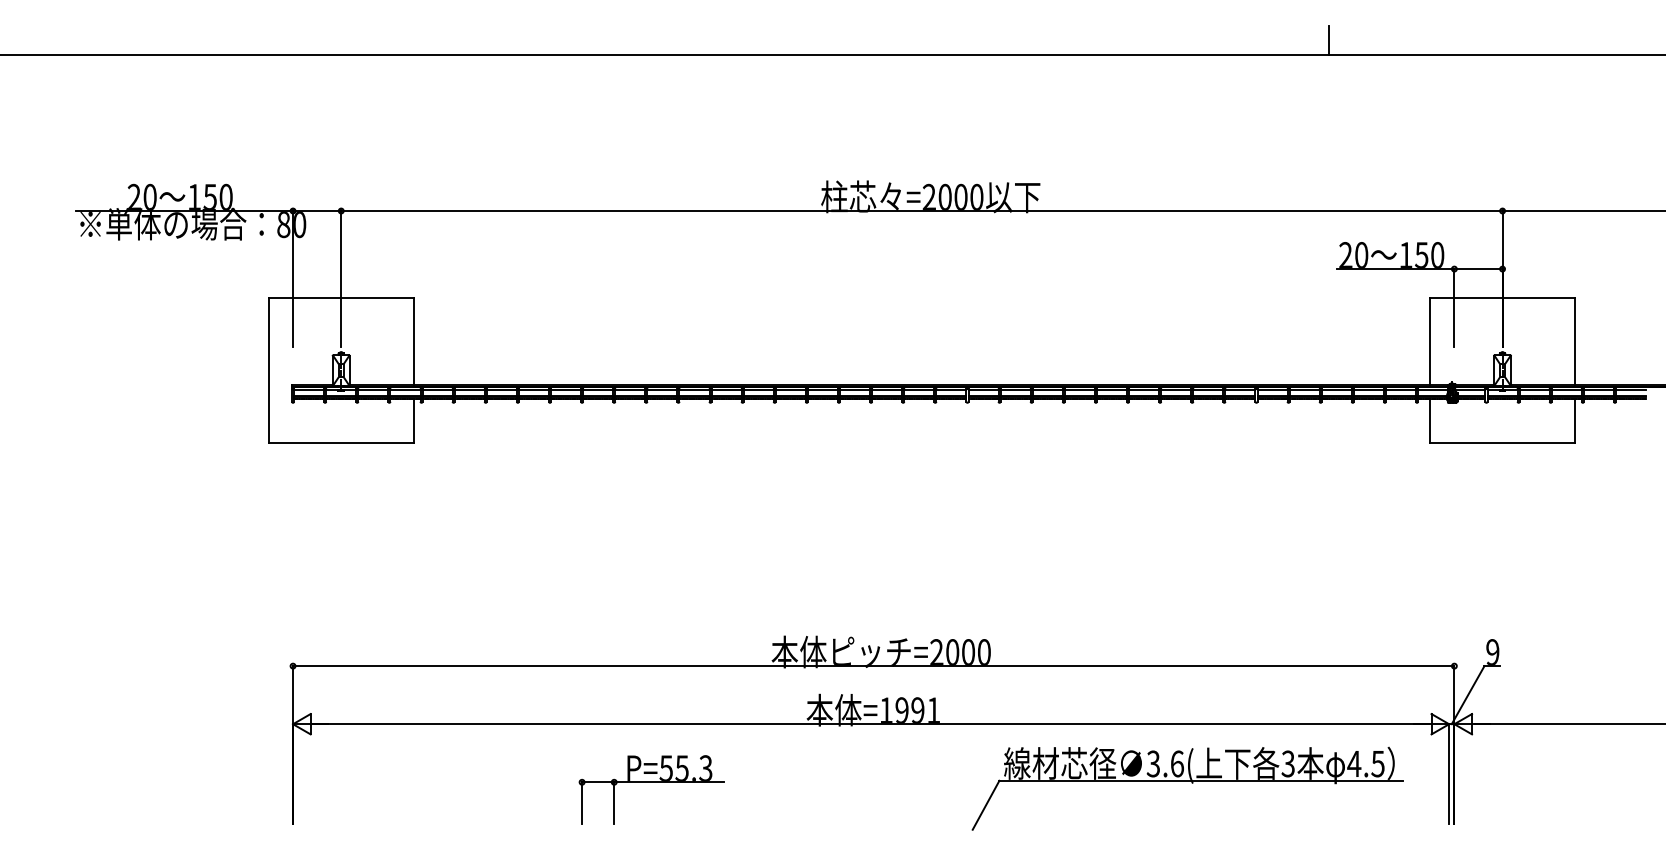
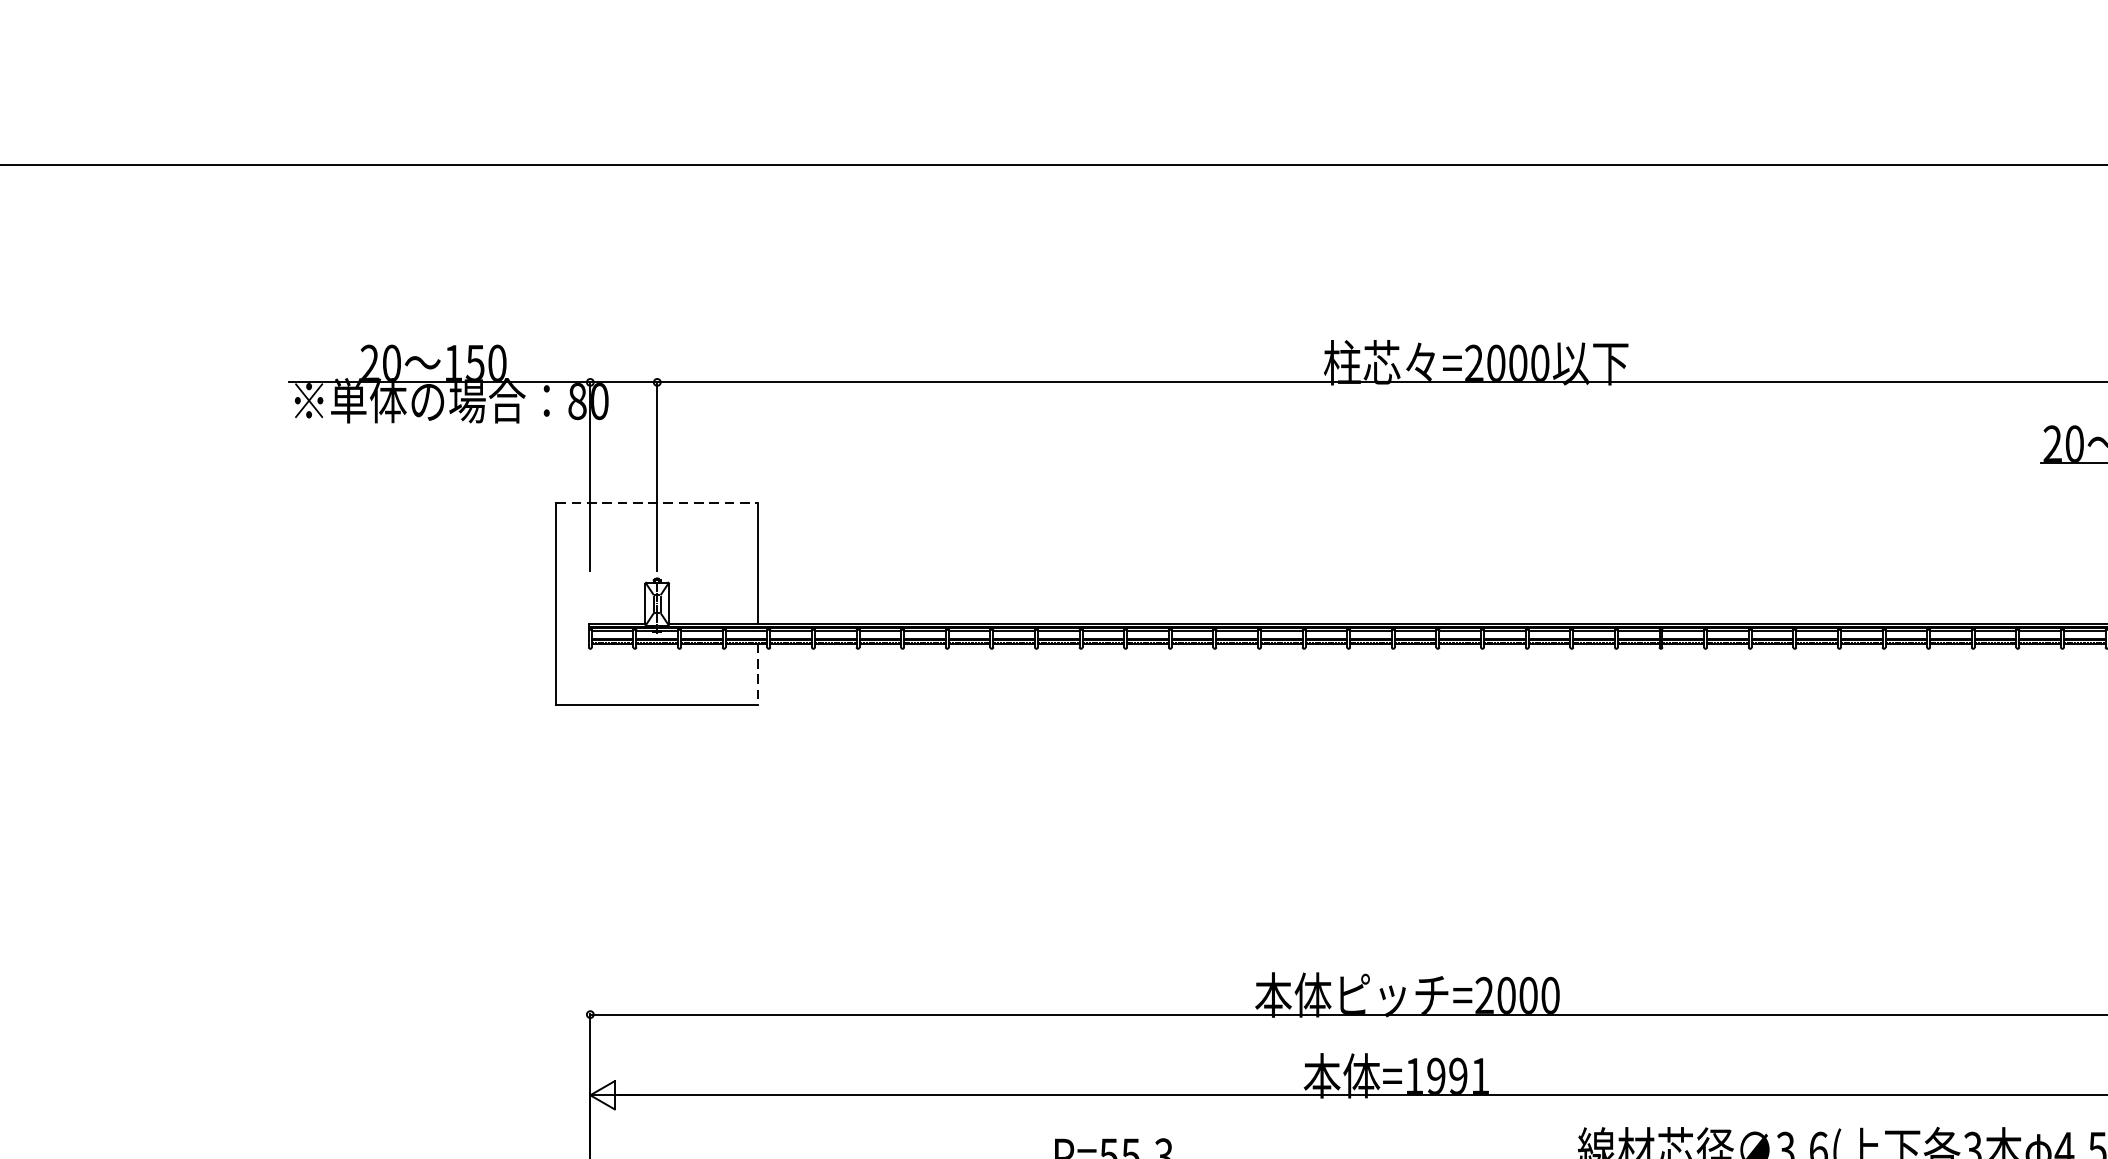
line: (1329, 39) -> (2030, 144), removed
line: (341, 298) -> (657, 503), solid -> dashed
line: (413, 421) -> (757, 674), solid -> dashed

